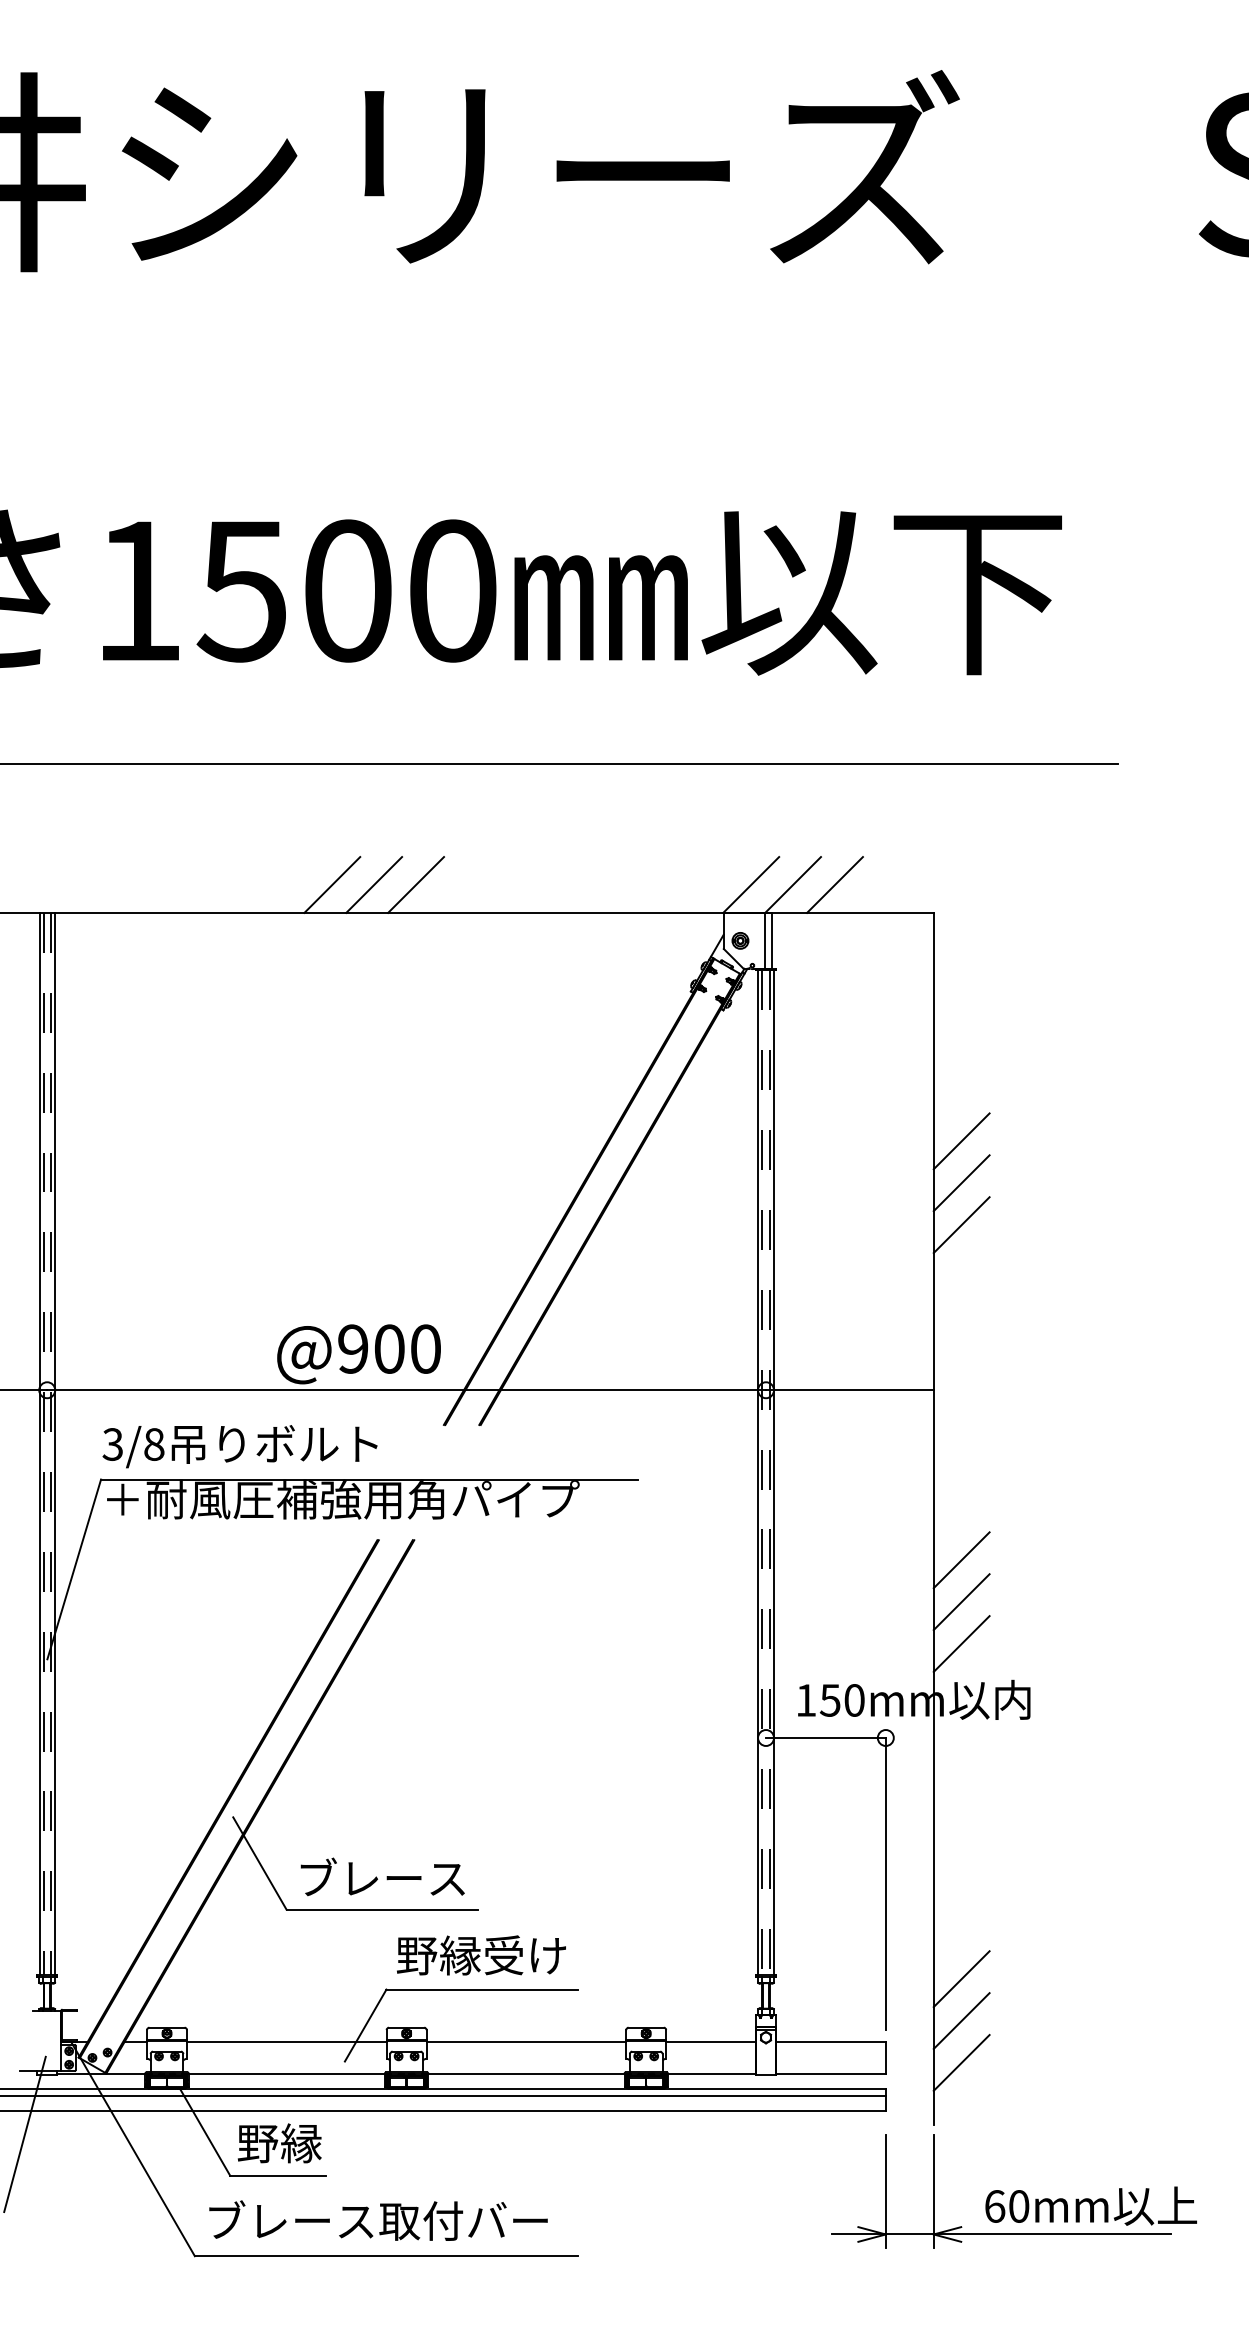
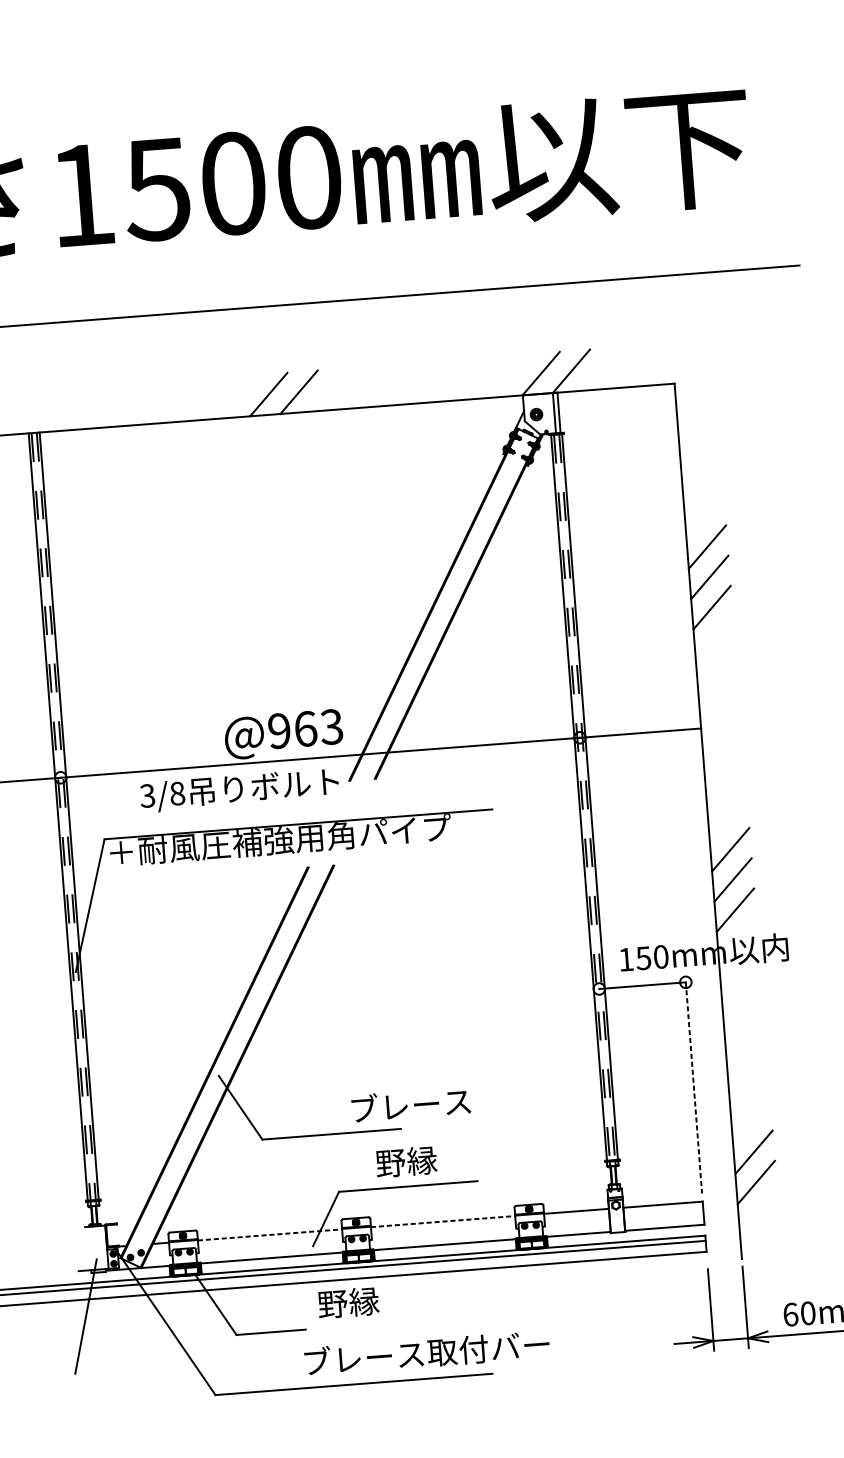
line: (332, 884) -> (238, 396), removed
line: (834, 884) -> (601, 368), removed
text: (407, 1348) -> (318, 727), @900 -> @963
text: (239, 1446) -> (239, 790), moved
text: (382, 1876) -> (410, 1104), moved
line: (885, 1884) -> (693, 1088), solid -> dashed
text: (481, 1955) -> (405, 1161), 野縁受け -> 野縁
line: (286, 2041) -> (269, 1234), solid -> dashed
line: (526, 2041) -> (443, 1221), solid -> dashed
line: (961, 2062) -> (758, 1212), removed
text: (279, 2143) -> (348, 1302), moved
text: (378, 2220) -> (427, 1352), moved

